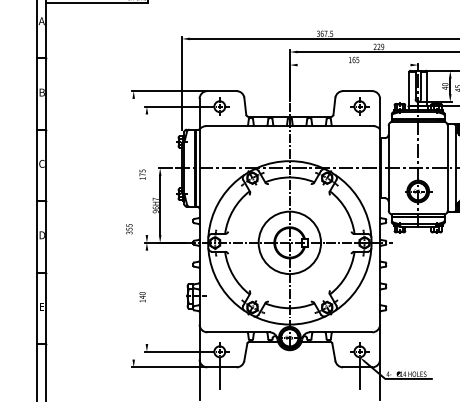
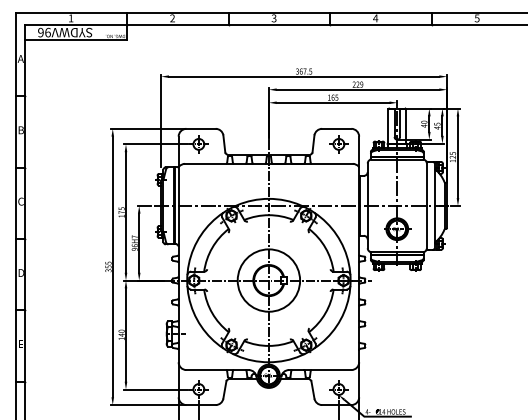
line: (353, 64) -> (332, 102), added
line: (146, 174) -> (125, 212), added
line: (133, 228) -> (112, 266), added
line: (146, 296) -> (125, 334), added

